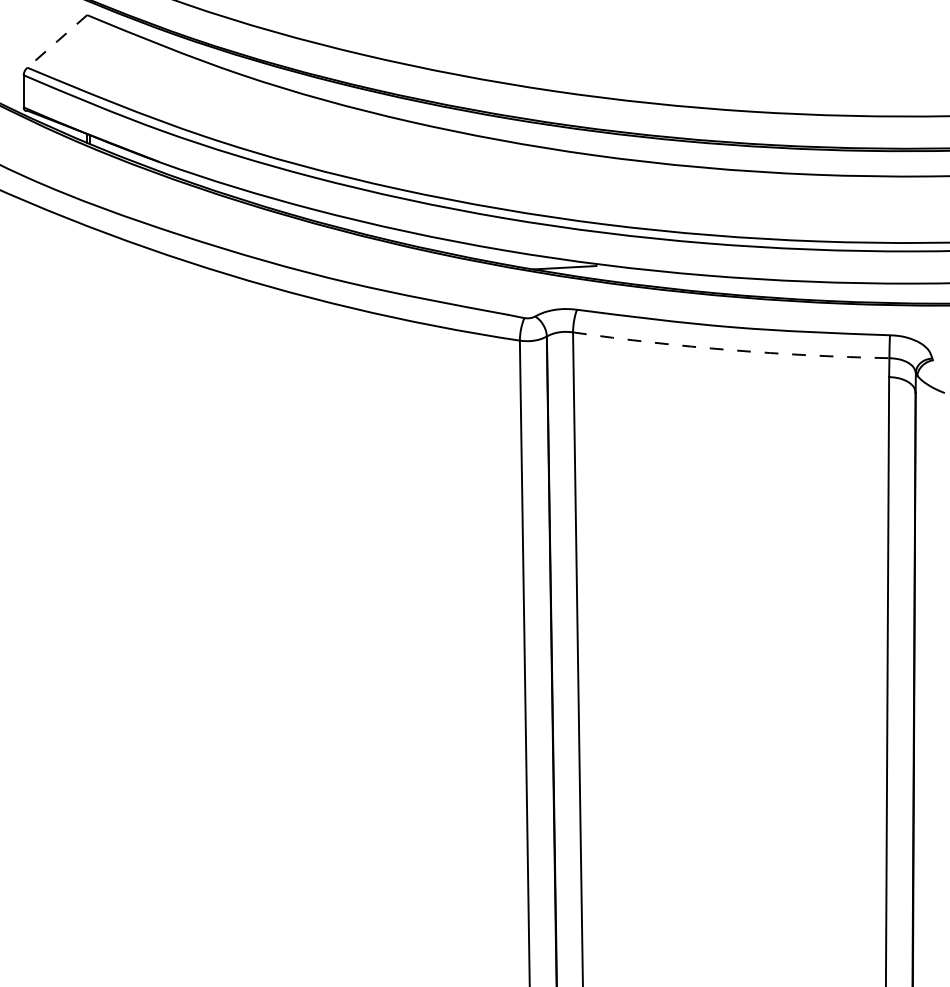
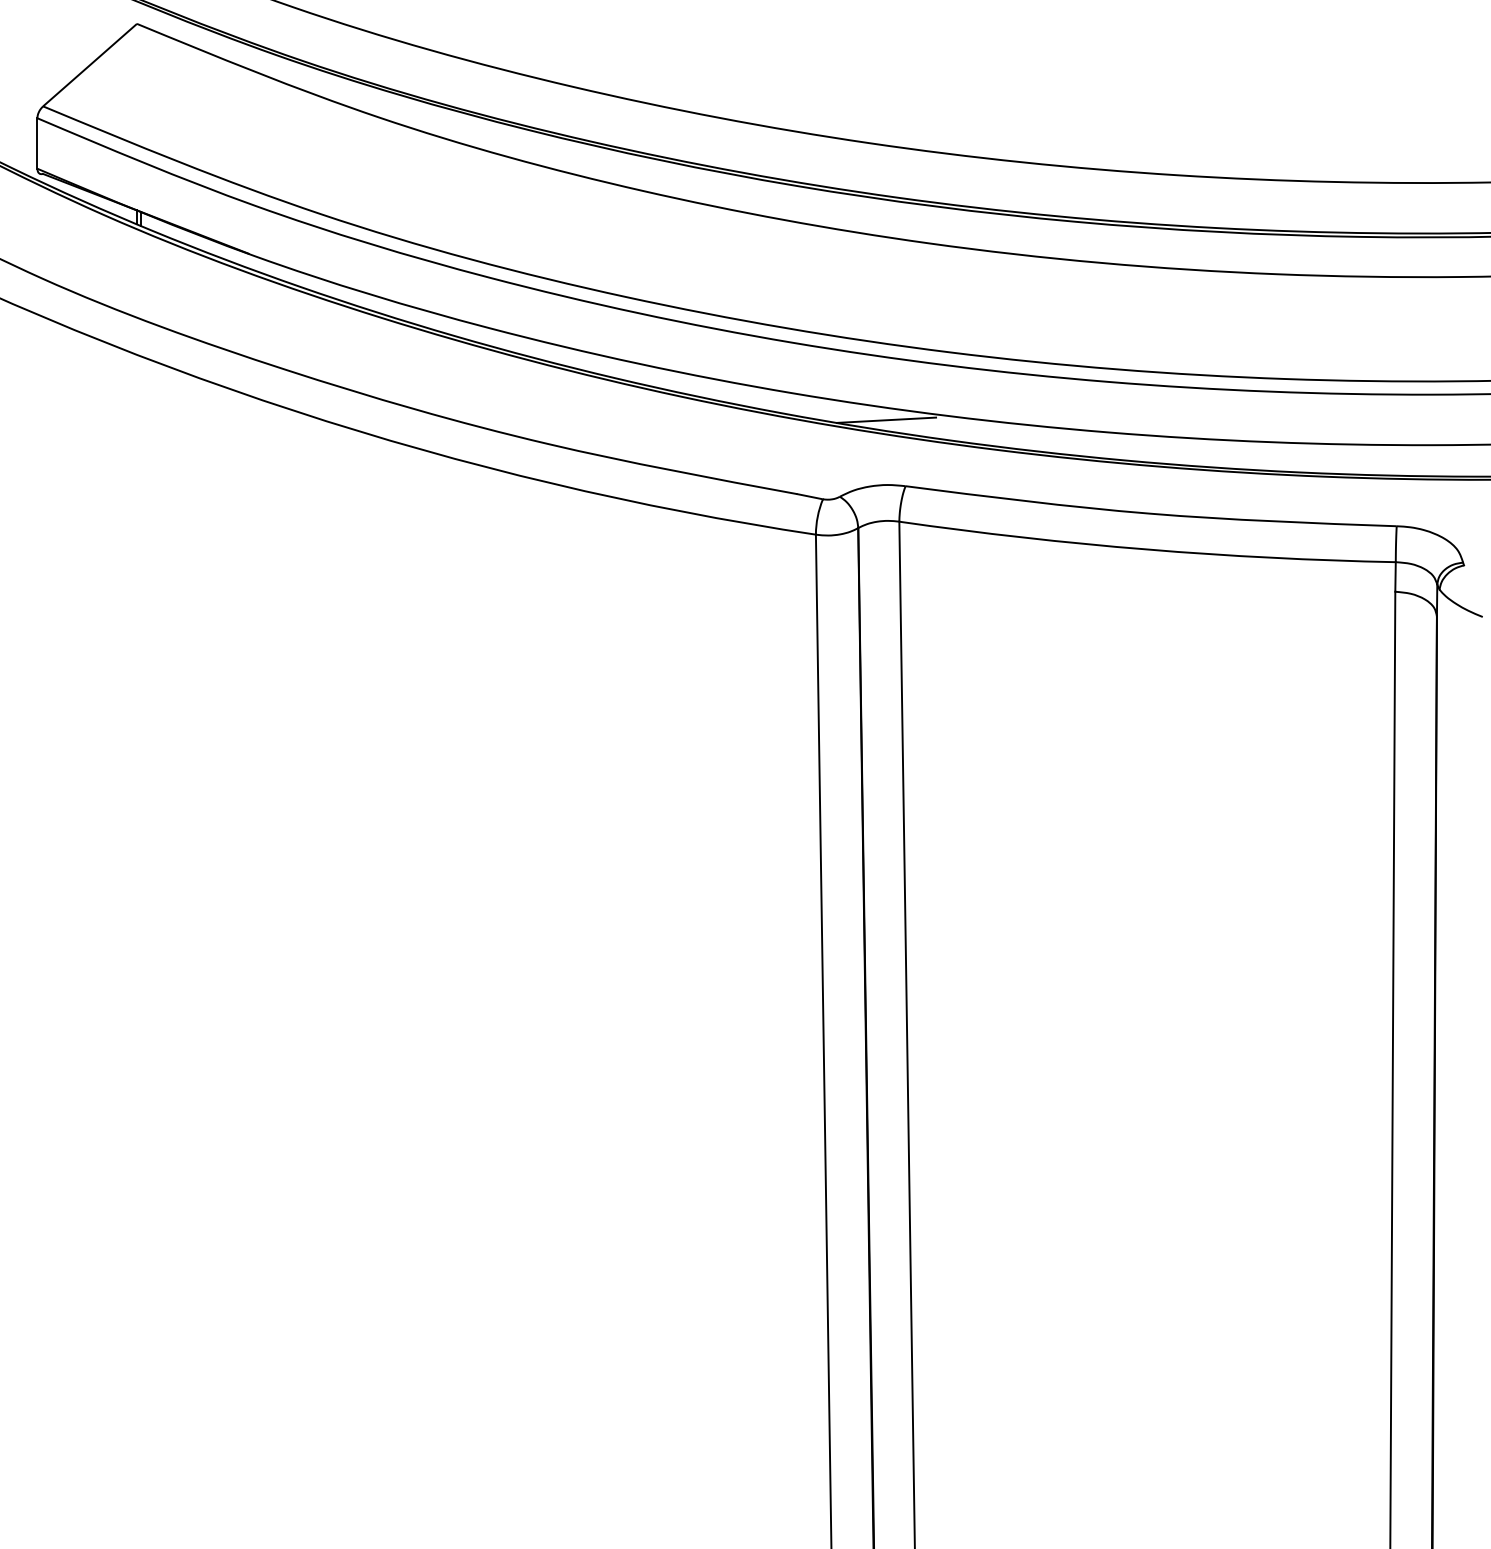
line: (57, 41) -> (90, 65), dashed -> solid
arc: (730, 350) -> (1146, 550), dashed -> solid

